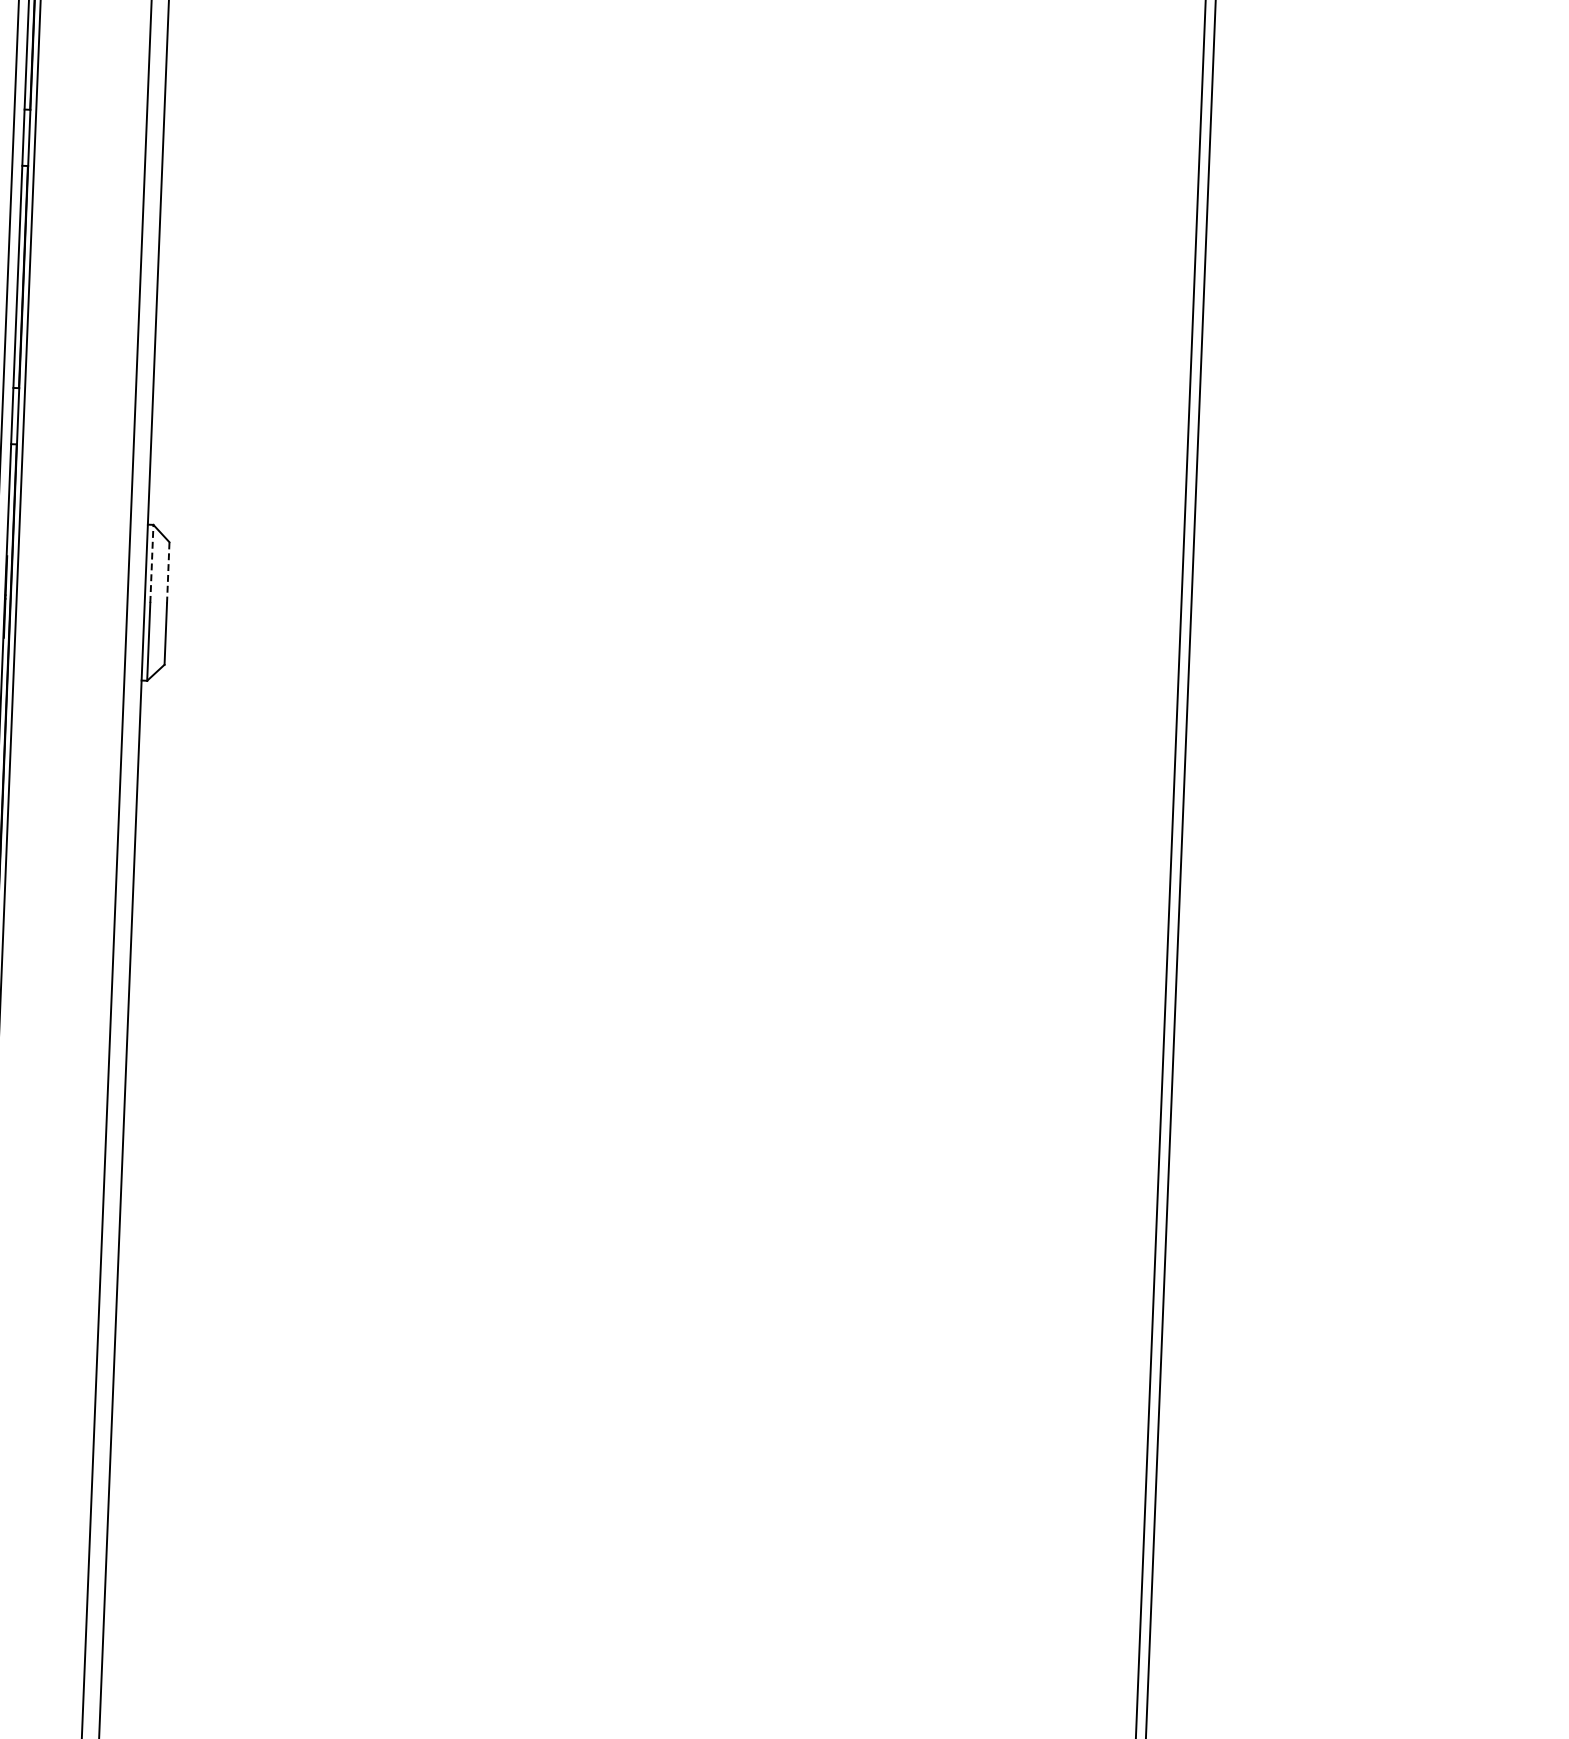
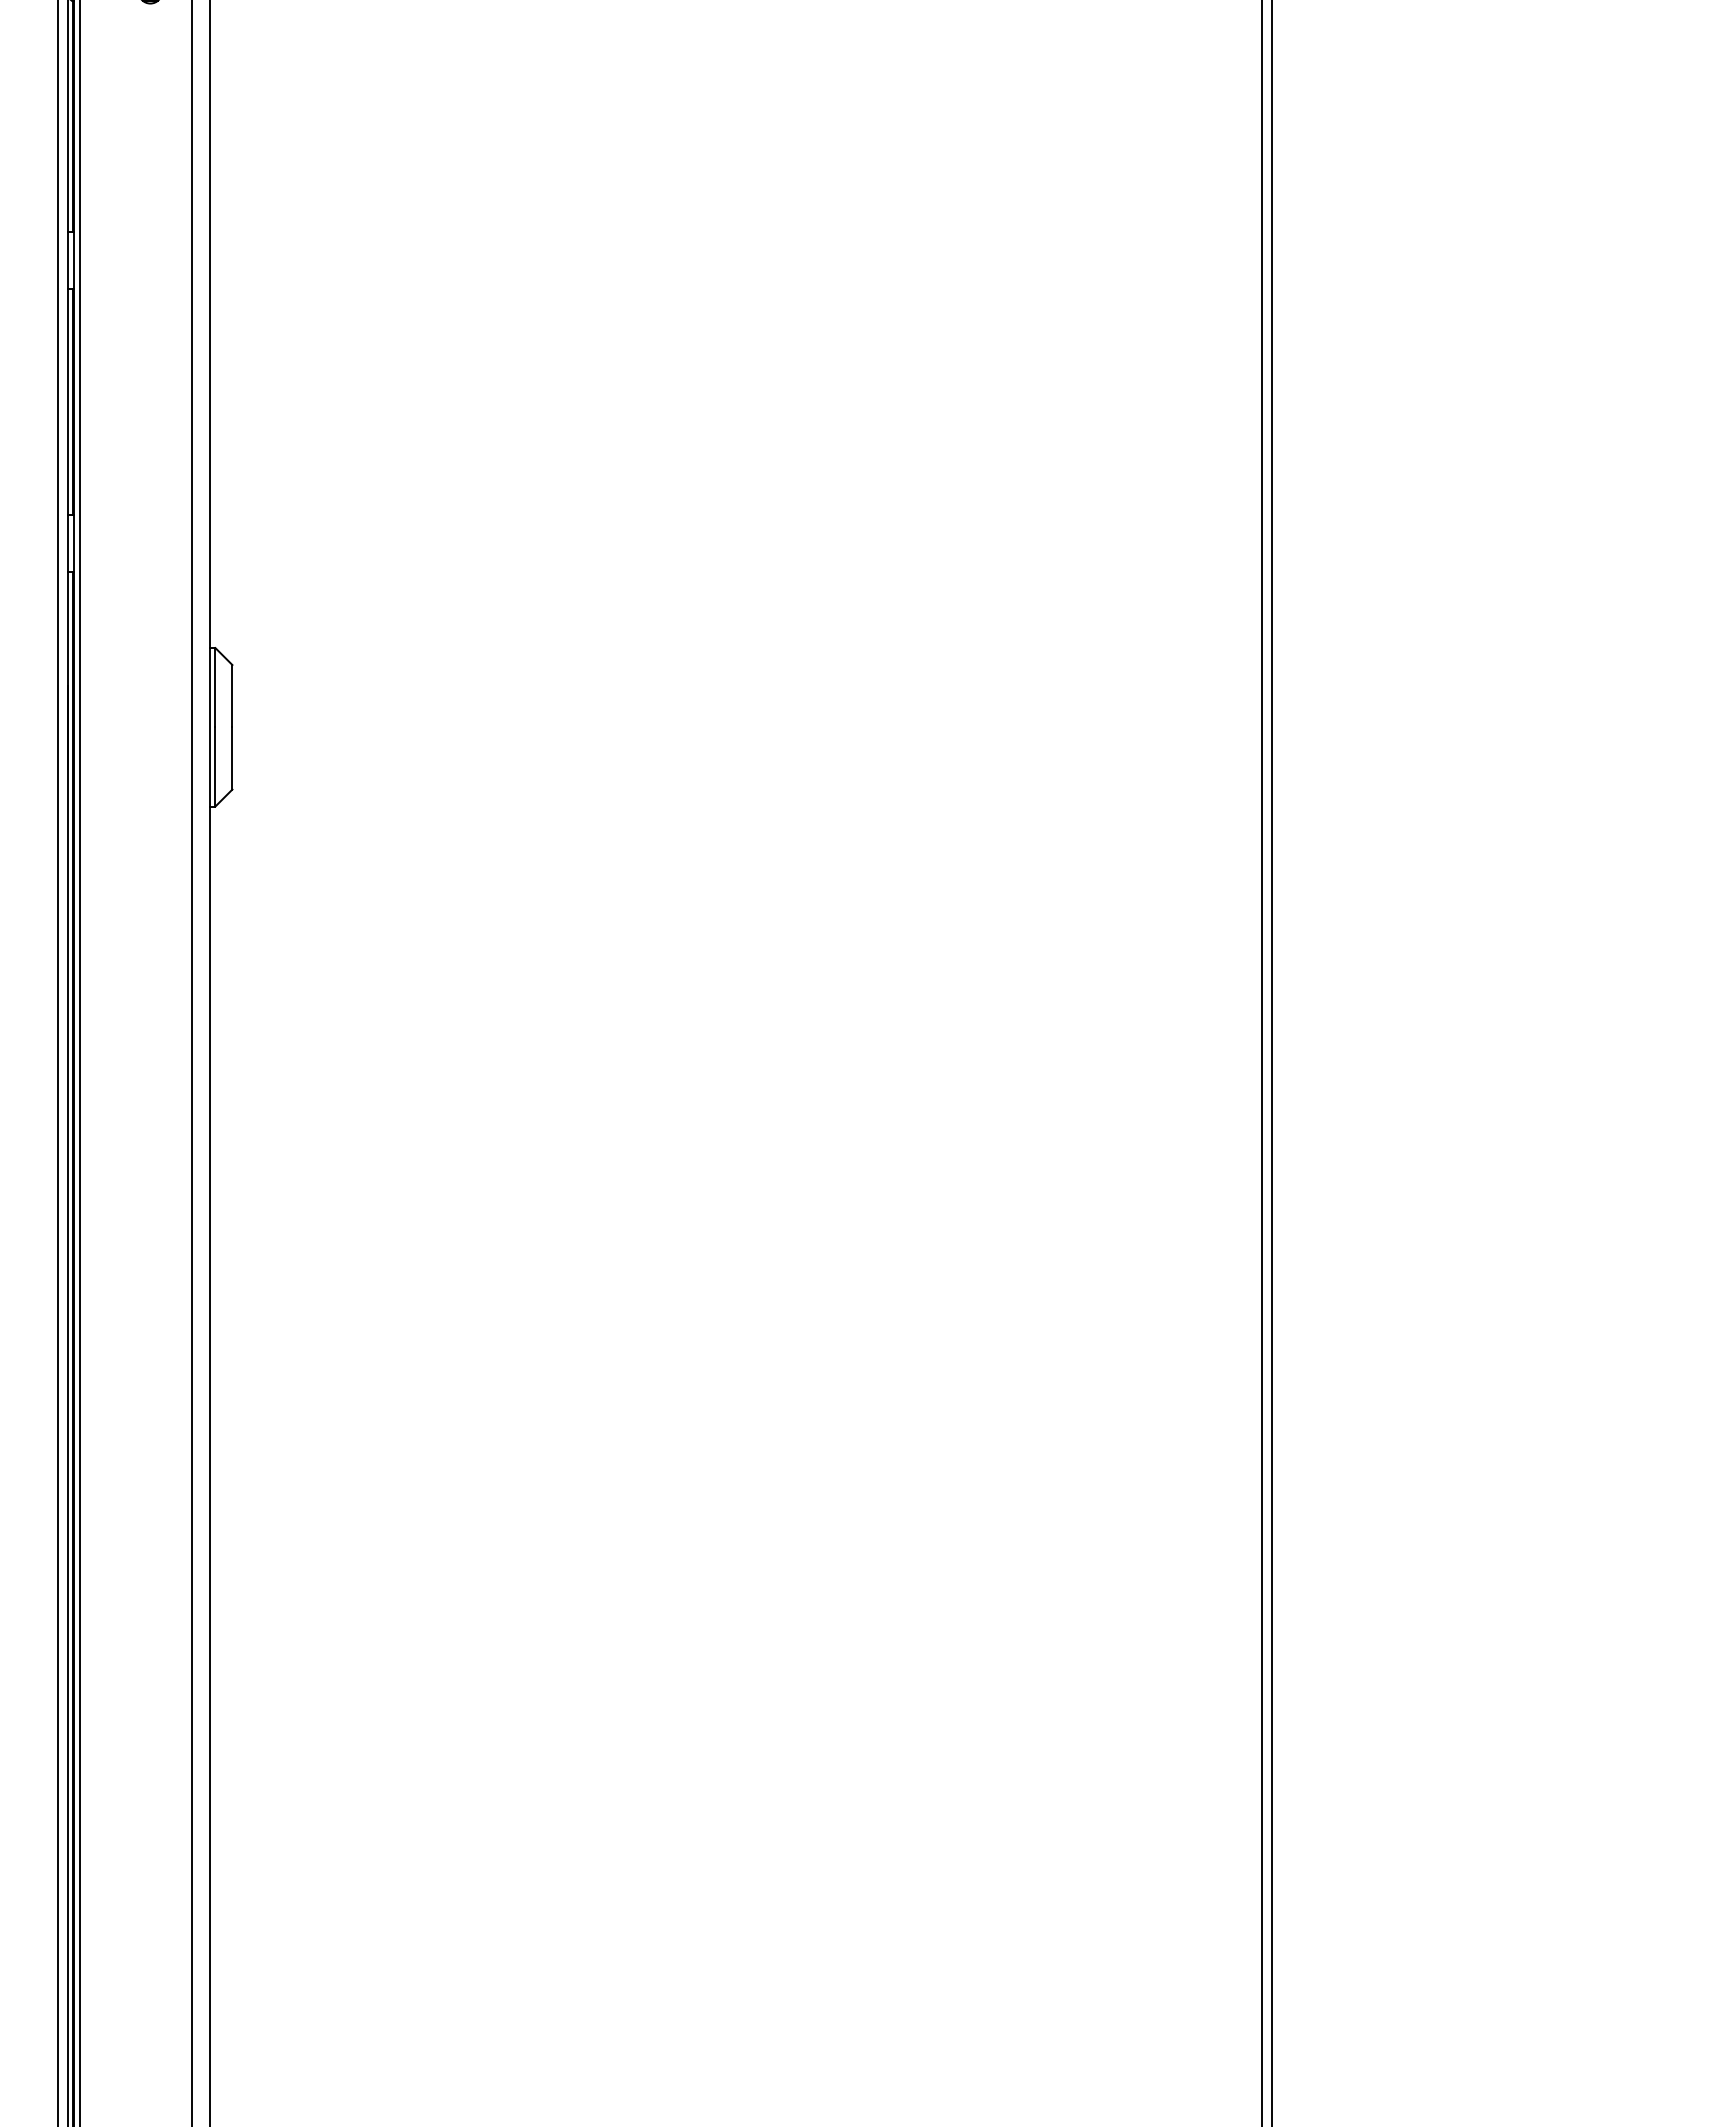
line: (151, 563) -> (215, 687), dashed -> solid
line: (168, 572) -> (232, 695), dashed -> solid

